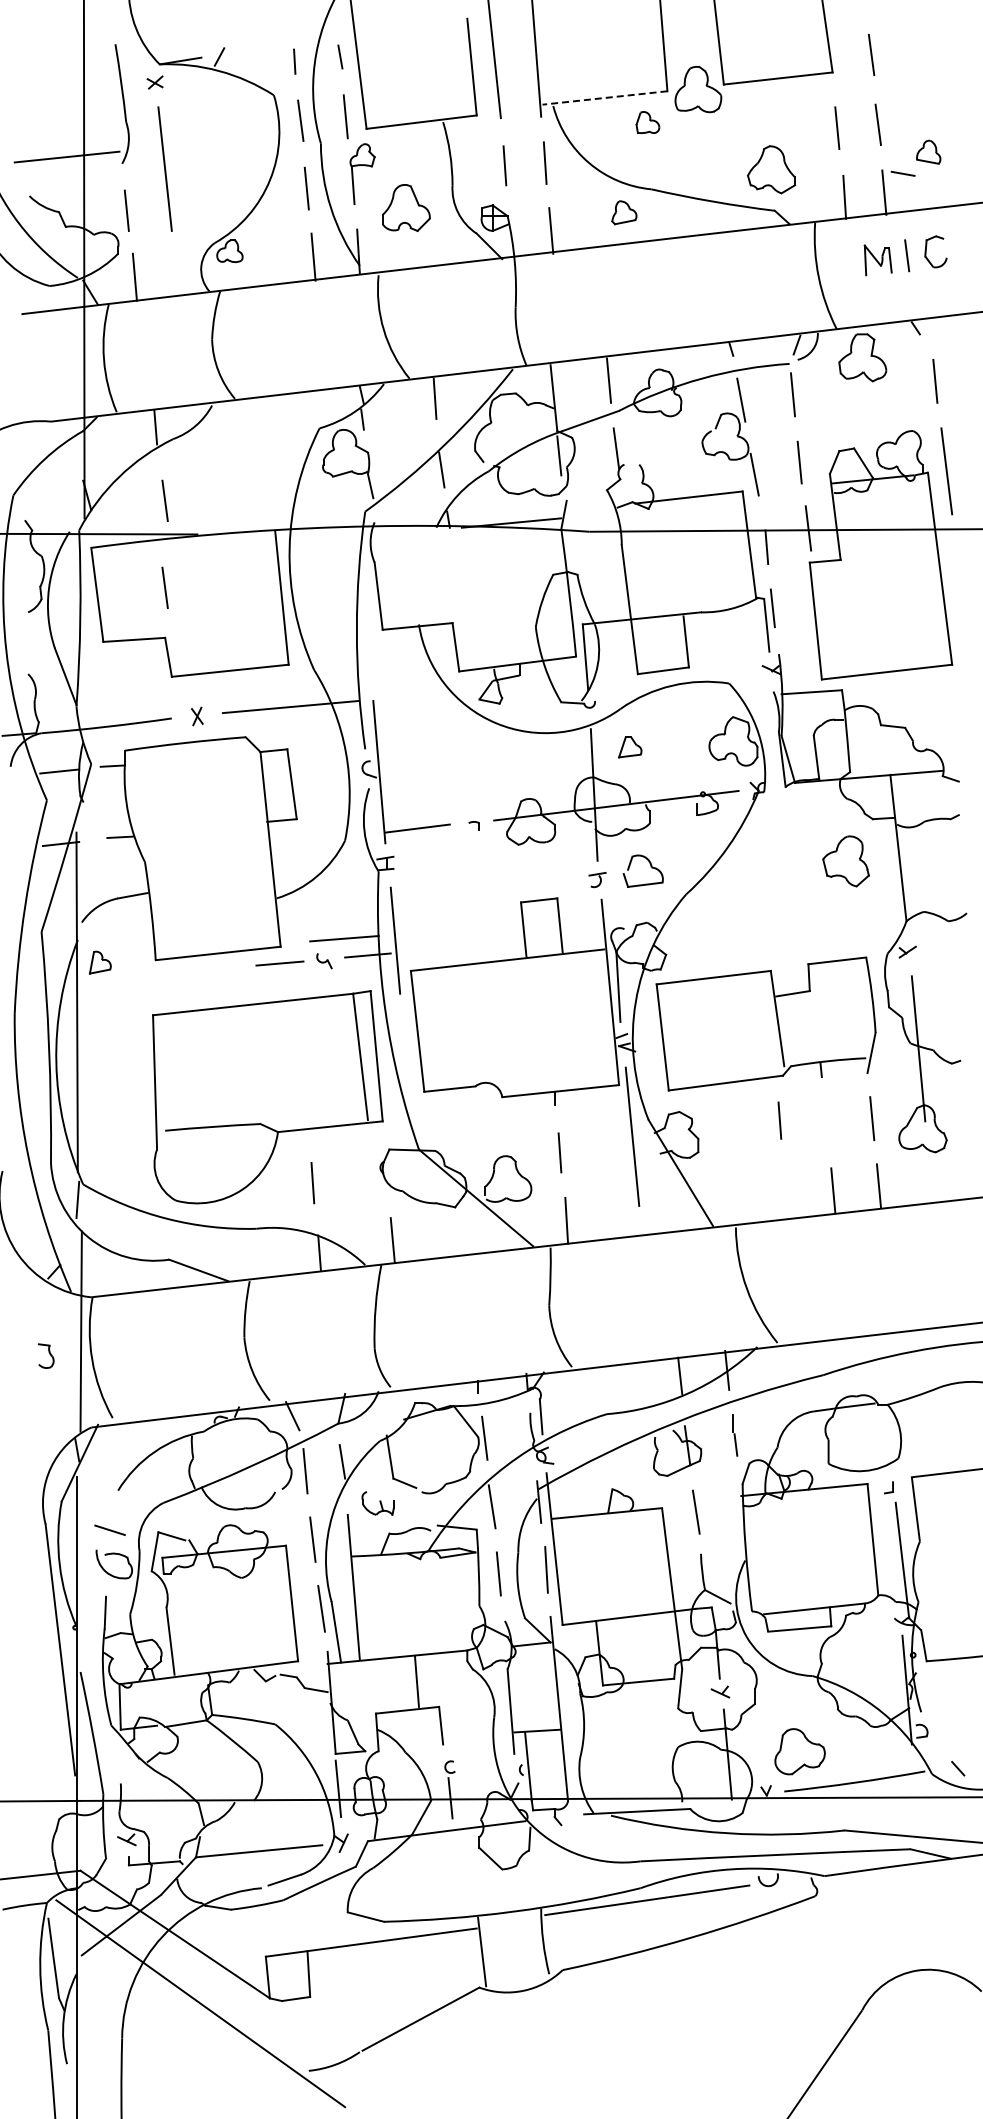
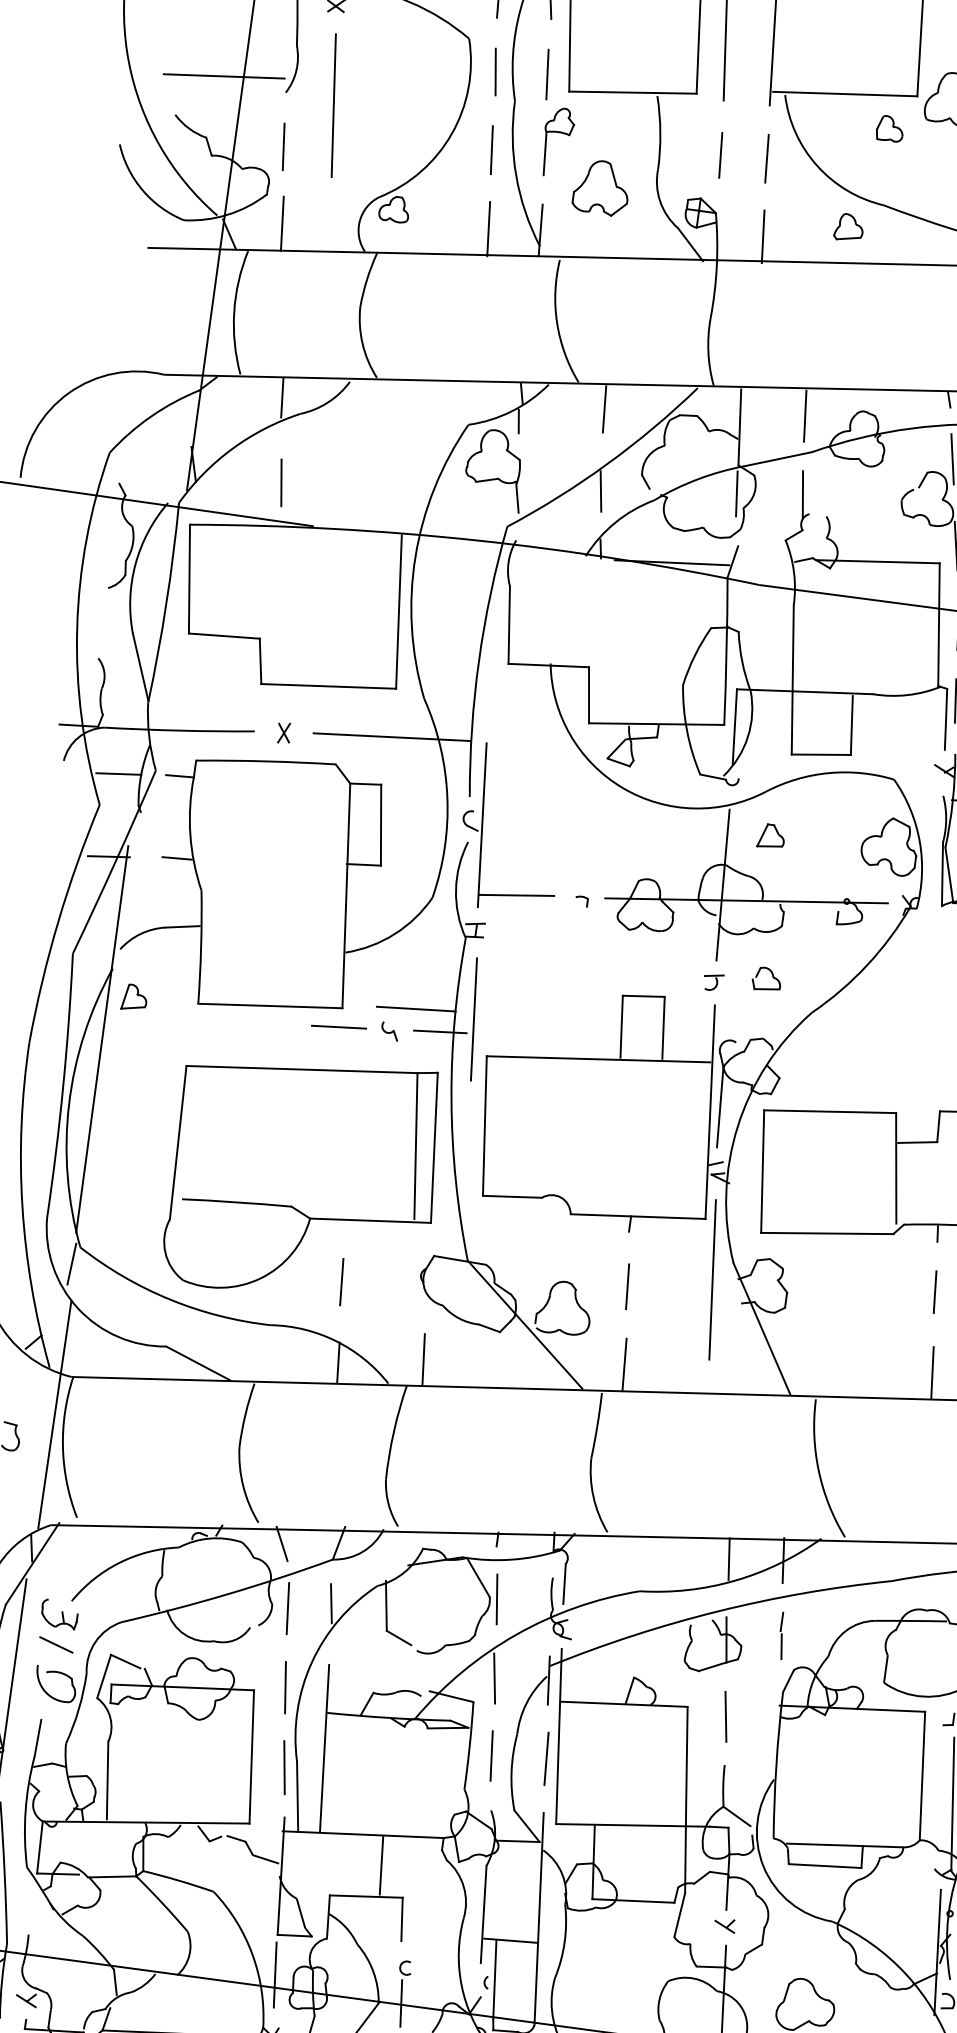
line: (604, 97) -> (844, 93), dashed -> solid
line: (164, 587) -> (267, 581), removed
part: (643, 870) -> (767, 978), size x0.62
line: (779, 1120) -> (934, 1291), moved
part: (377, 1503) -> (58, 1614), moved

